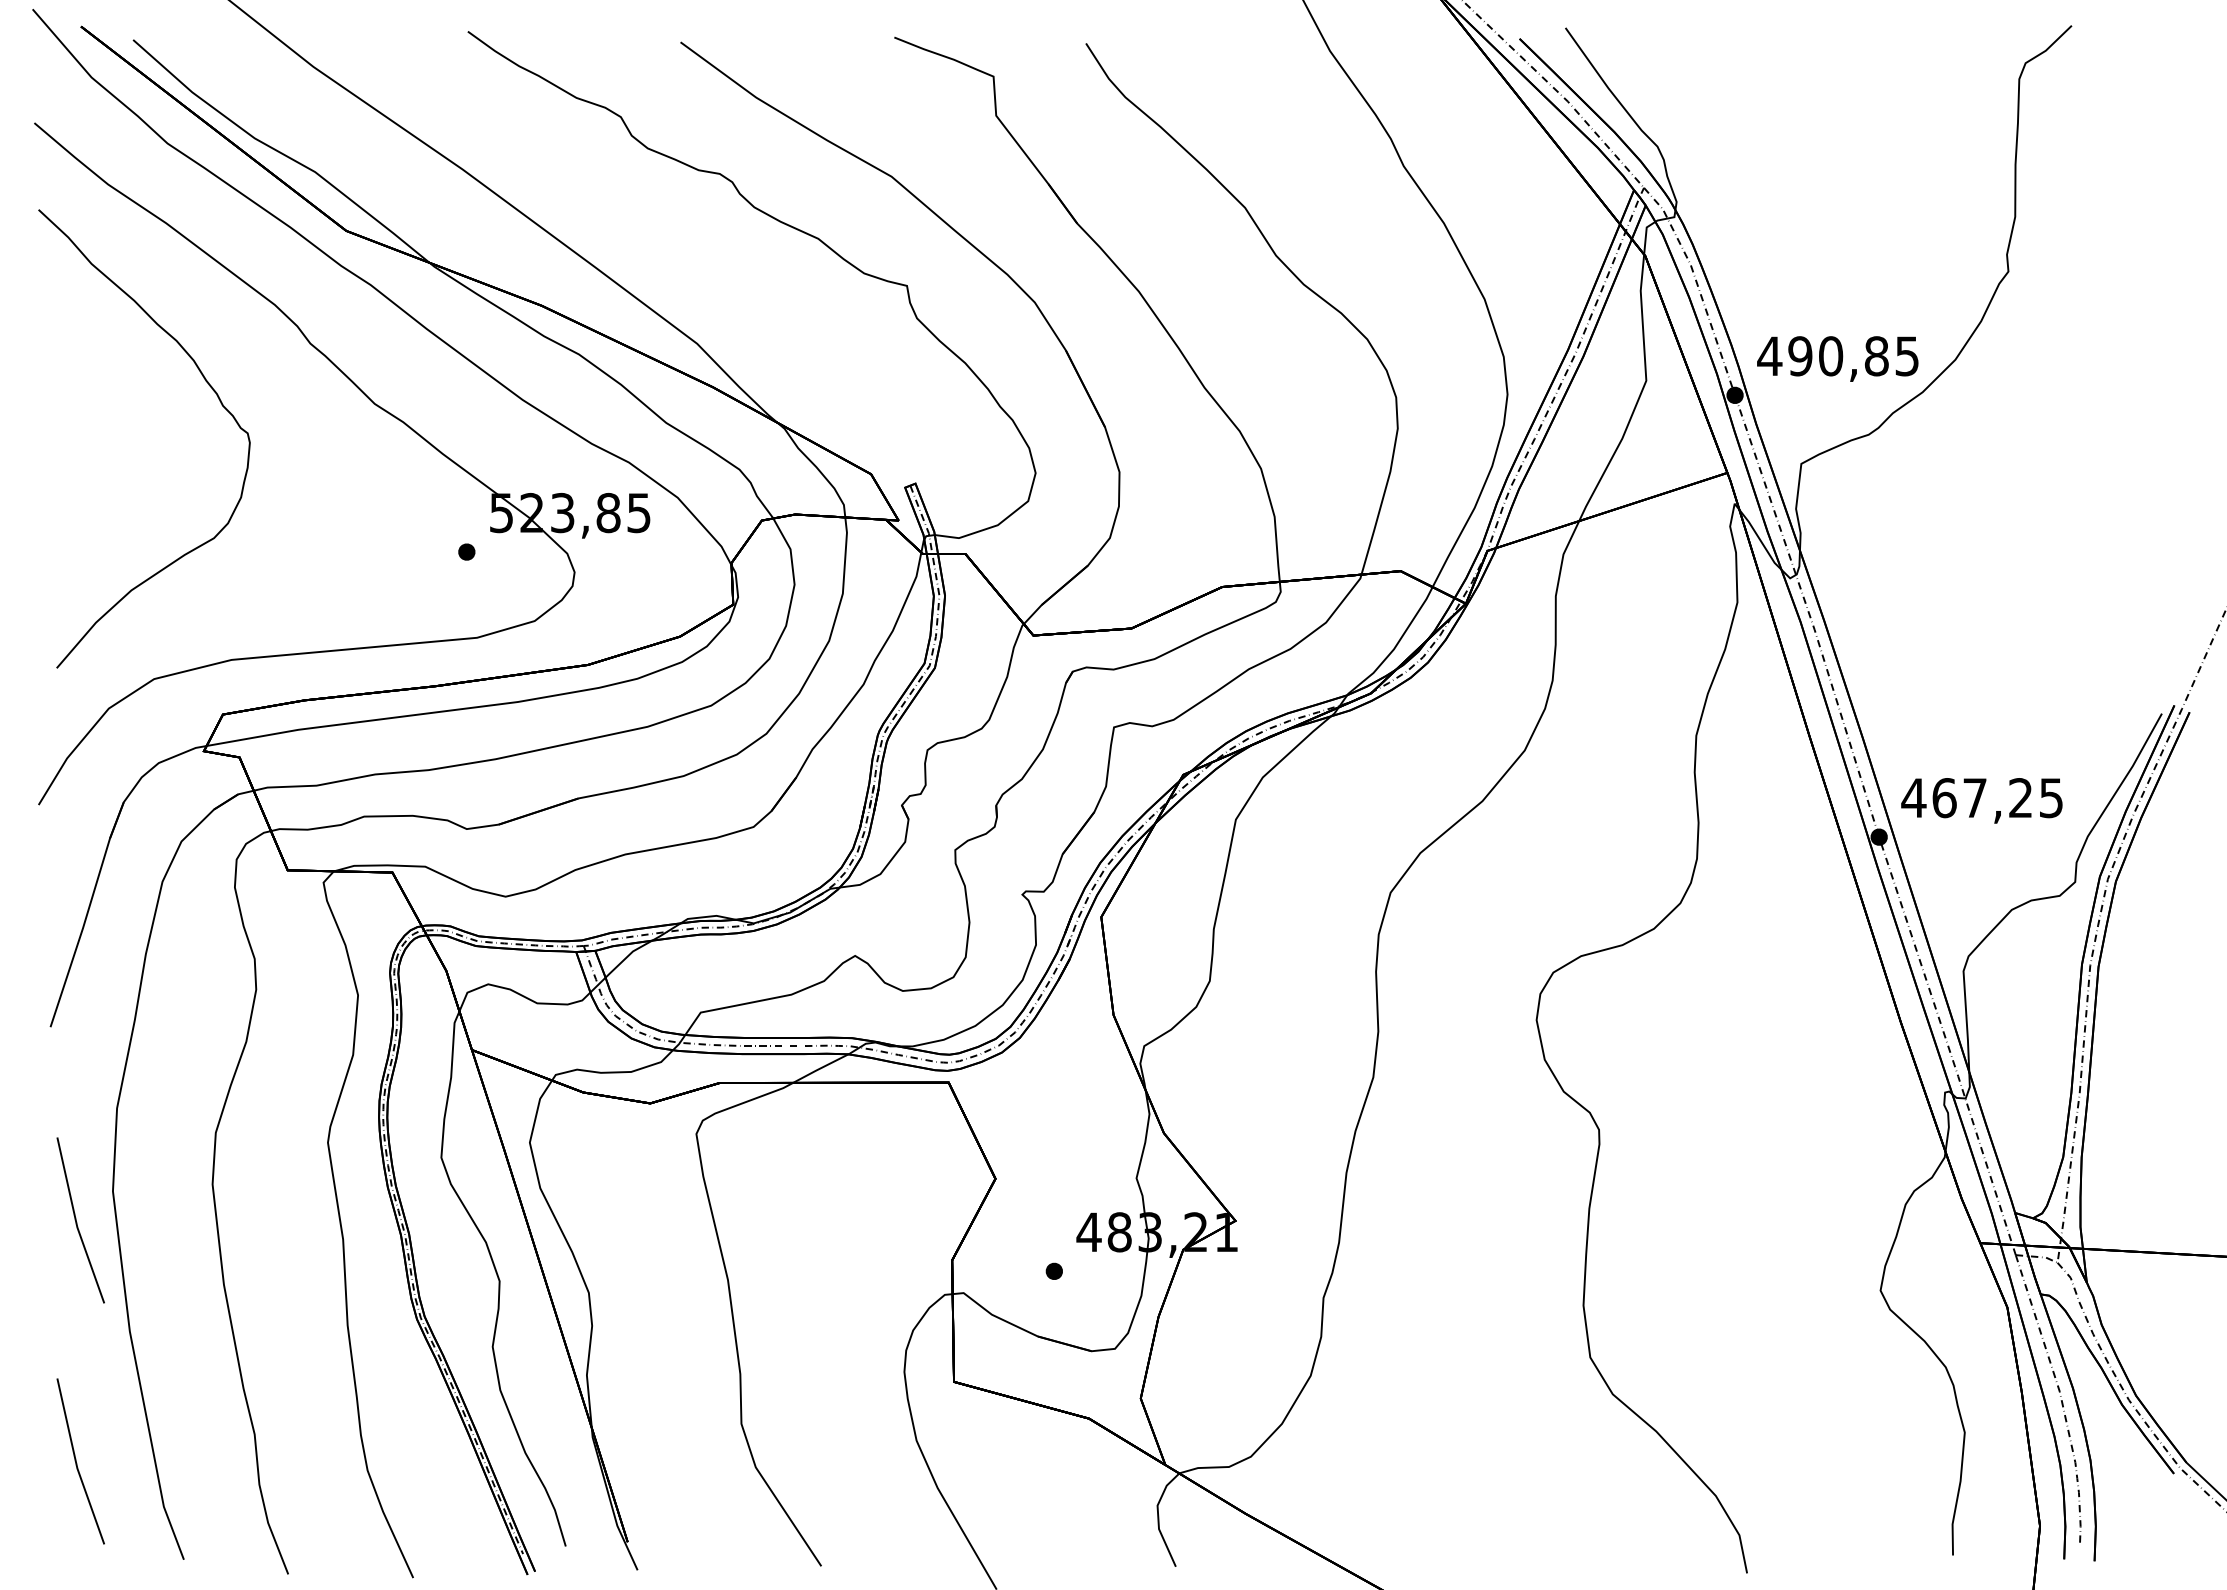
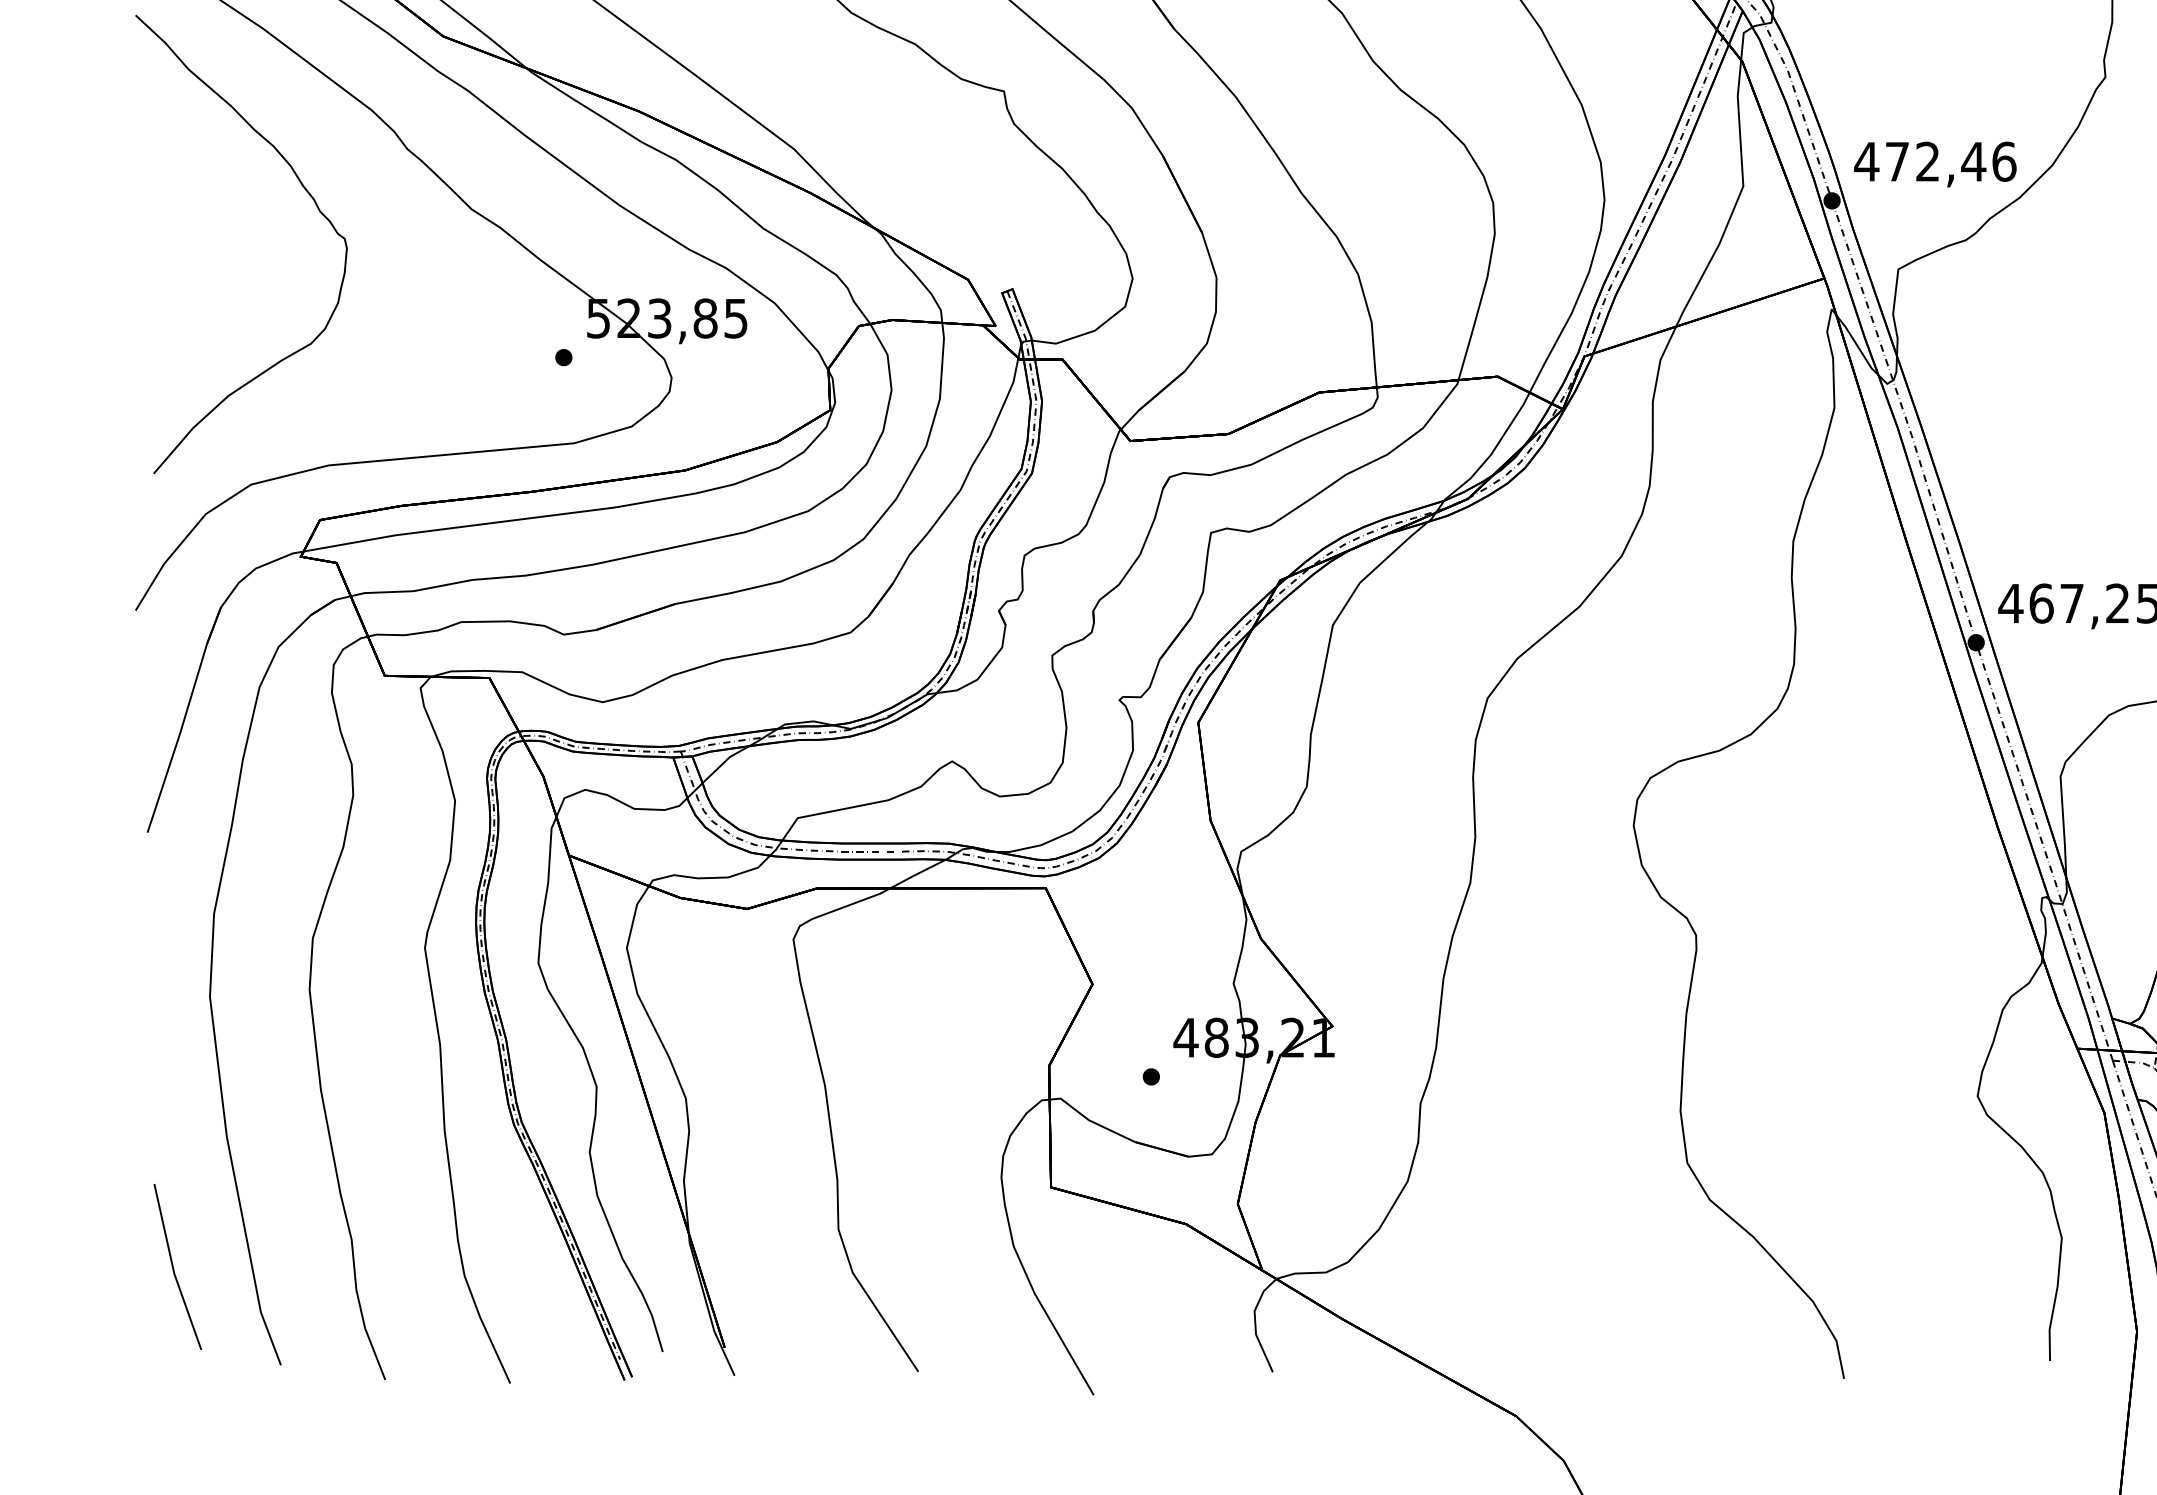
text: (1853, 356) -> (1950, 162), 490,85 -> 472,46
line: (77, 1222) -> (174, 1028), removed

